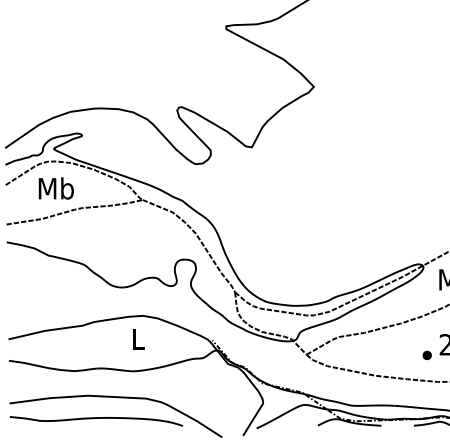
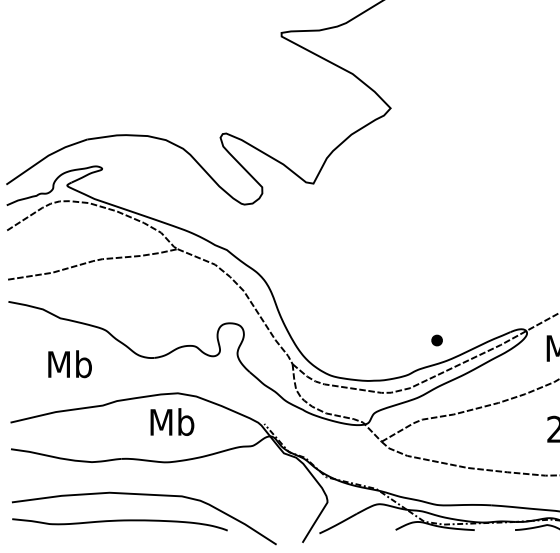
text: (55, 188) -> (69, 364), moved
text: (138, 338) -> (172, 421), L -> Mb
part: (426, 354) -> (436, 339), moved

